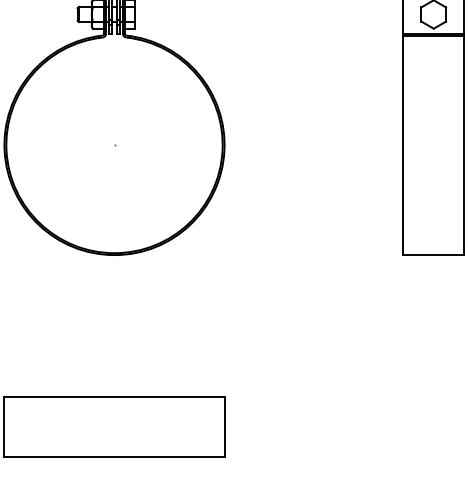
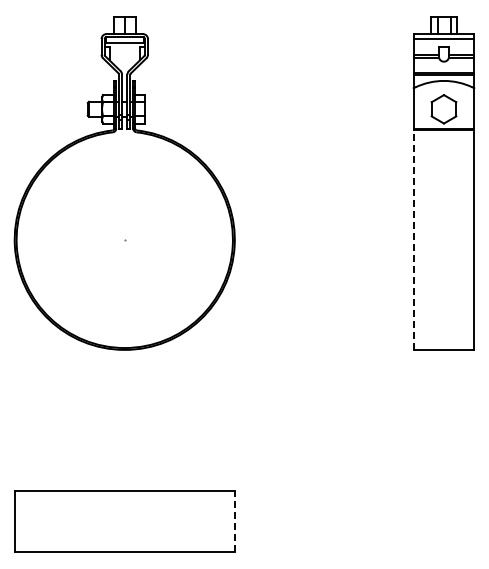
line: (403, 145) -> (413, 240), solid -> dashed
line: (224, 426) -> (234, 521), solid -> dashed

